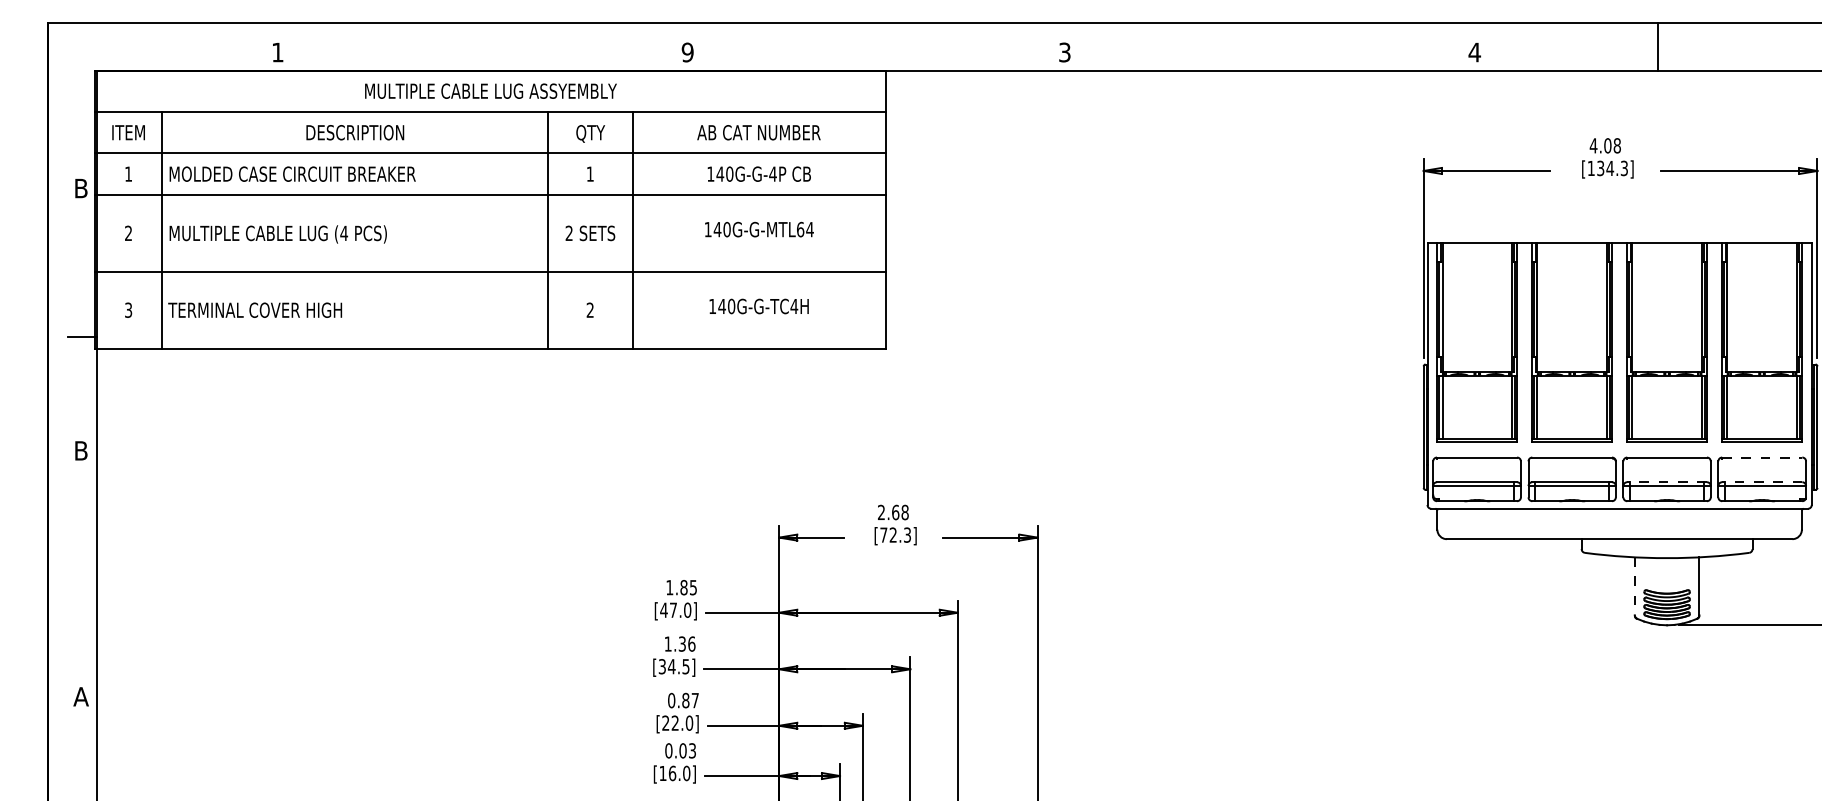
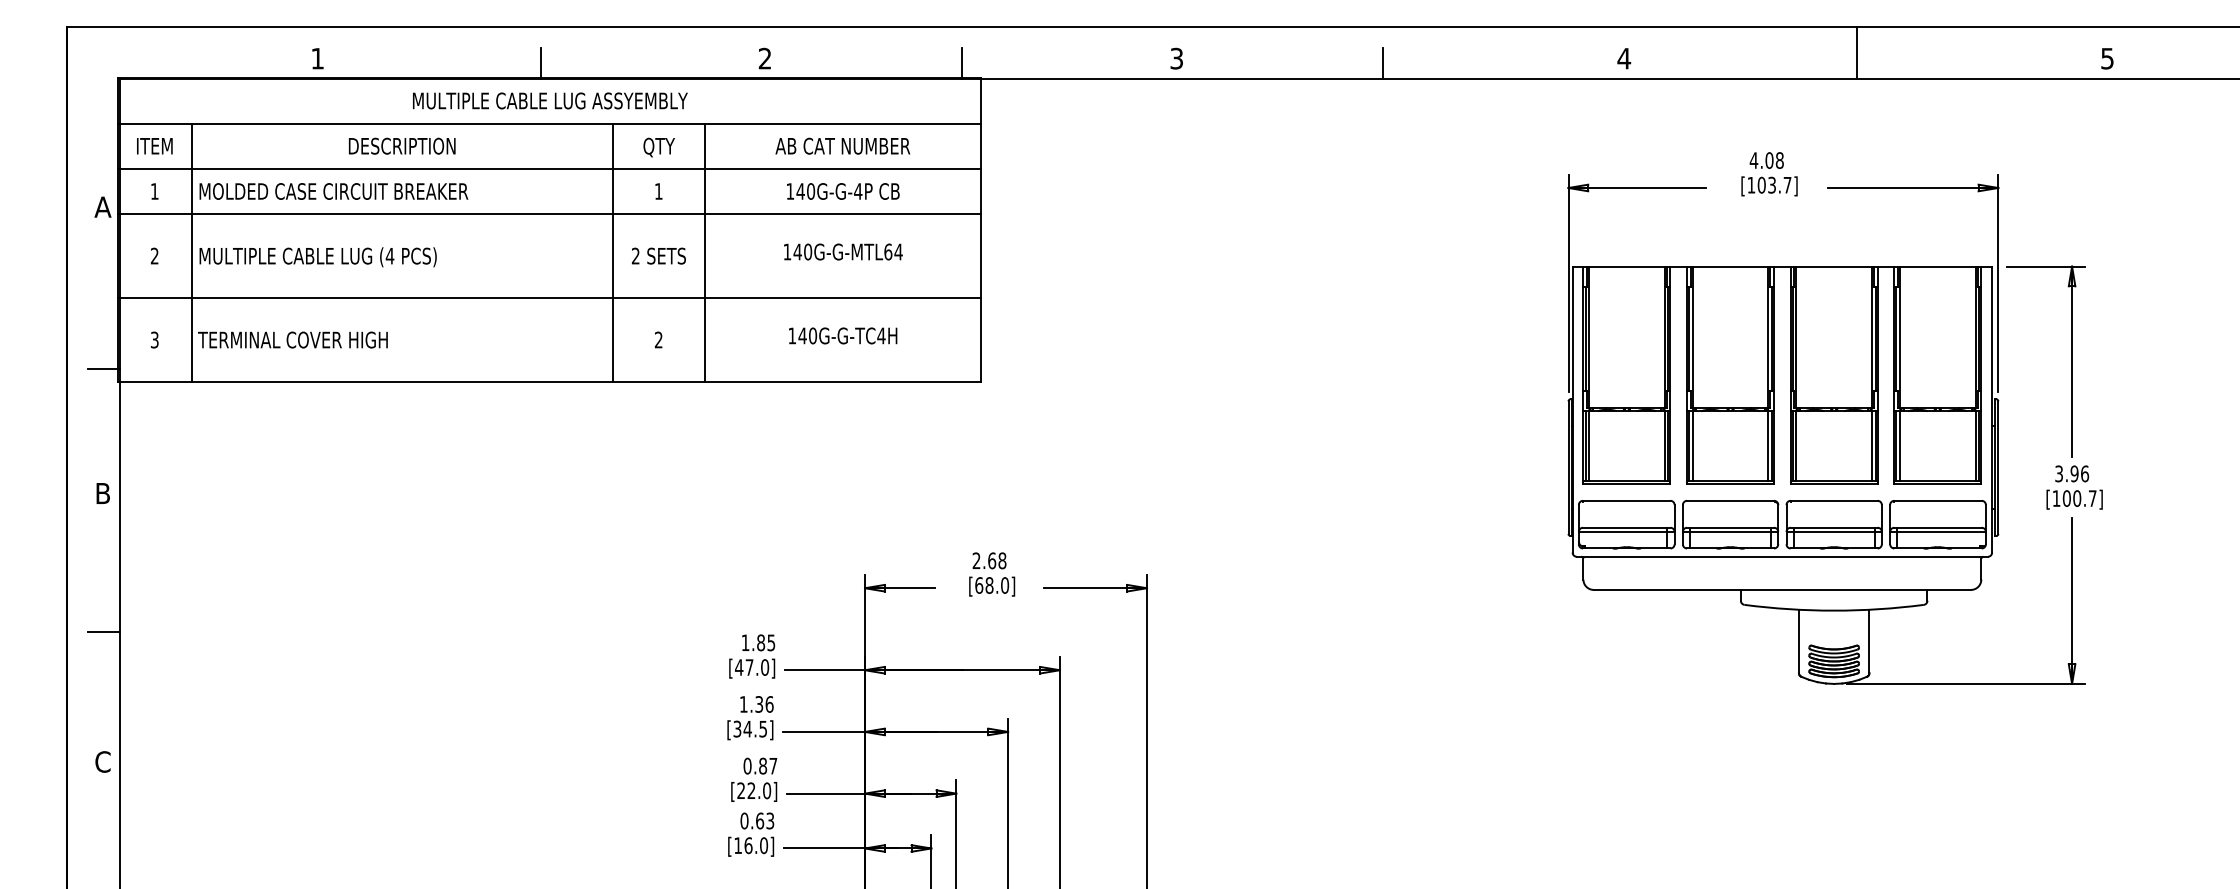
line: (1658, 46) -> (1857, 52), moved
text: (687, 52) -> (764, 58), 9 -> 2
line: (481, 56) -> (540, 63), added
line: (868, 56) -> (962, 63), added
line: (1254, 56) -> (1383, 63), added
text: (1612, 167) -> (1774, 184), [134.3] -> [103.7]
text: (80, 187) -> (102, 206), B -> A
line: (1762, 457) -> (1938, 500), dashed -> solid
line: (1667, 481) -> (1834, 527), dashed -> solid
line: (1762, 481) -> (1938, 527), dashed -> solid
text: (896, 535) -> (992, 585), [72.3] -> [68.0]
line: (81, 578) -> (103, 632), added
line: (1634, 586) -> (1798, 641), dashed -> solid
text: (80, 696) -> (102, 761), A -> C
text: (683, 750) -> (760, 820), 0.03 -> 0.63

